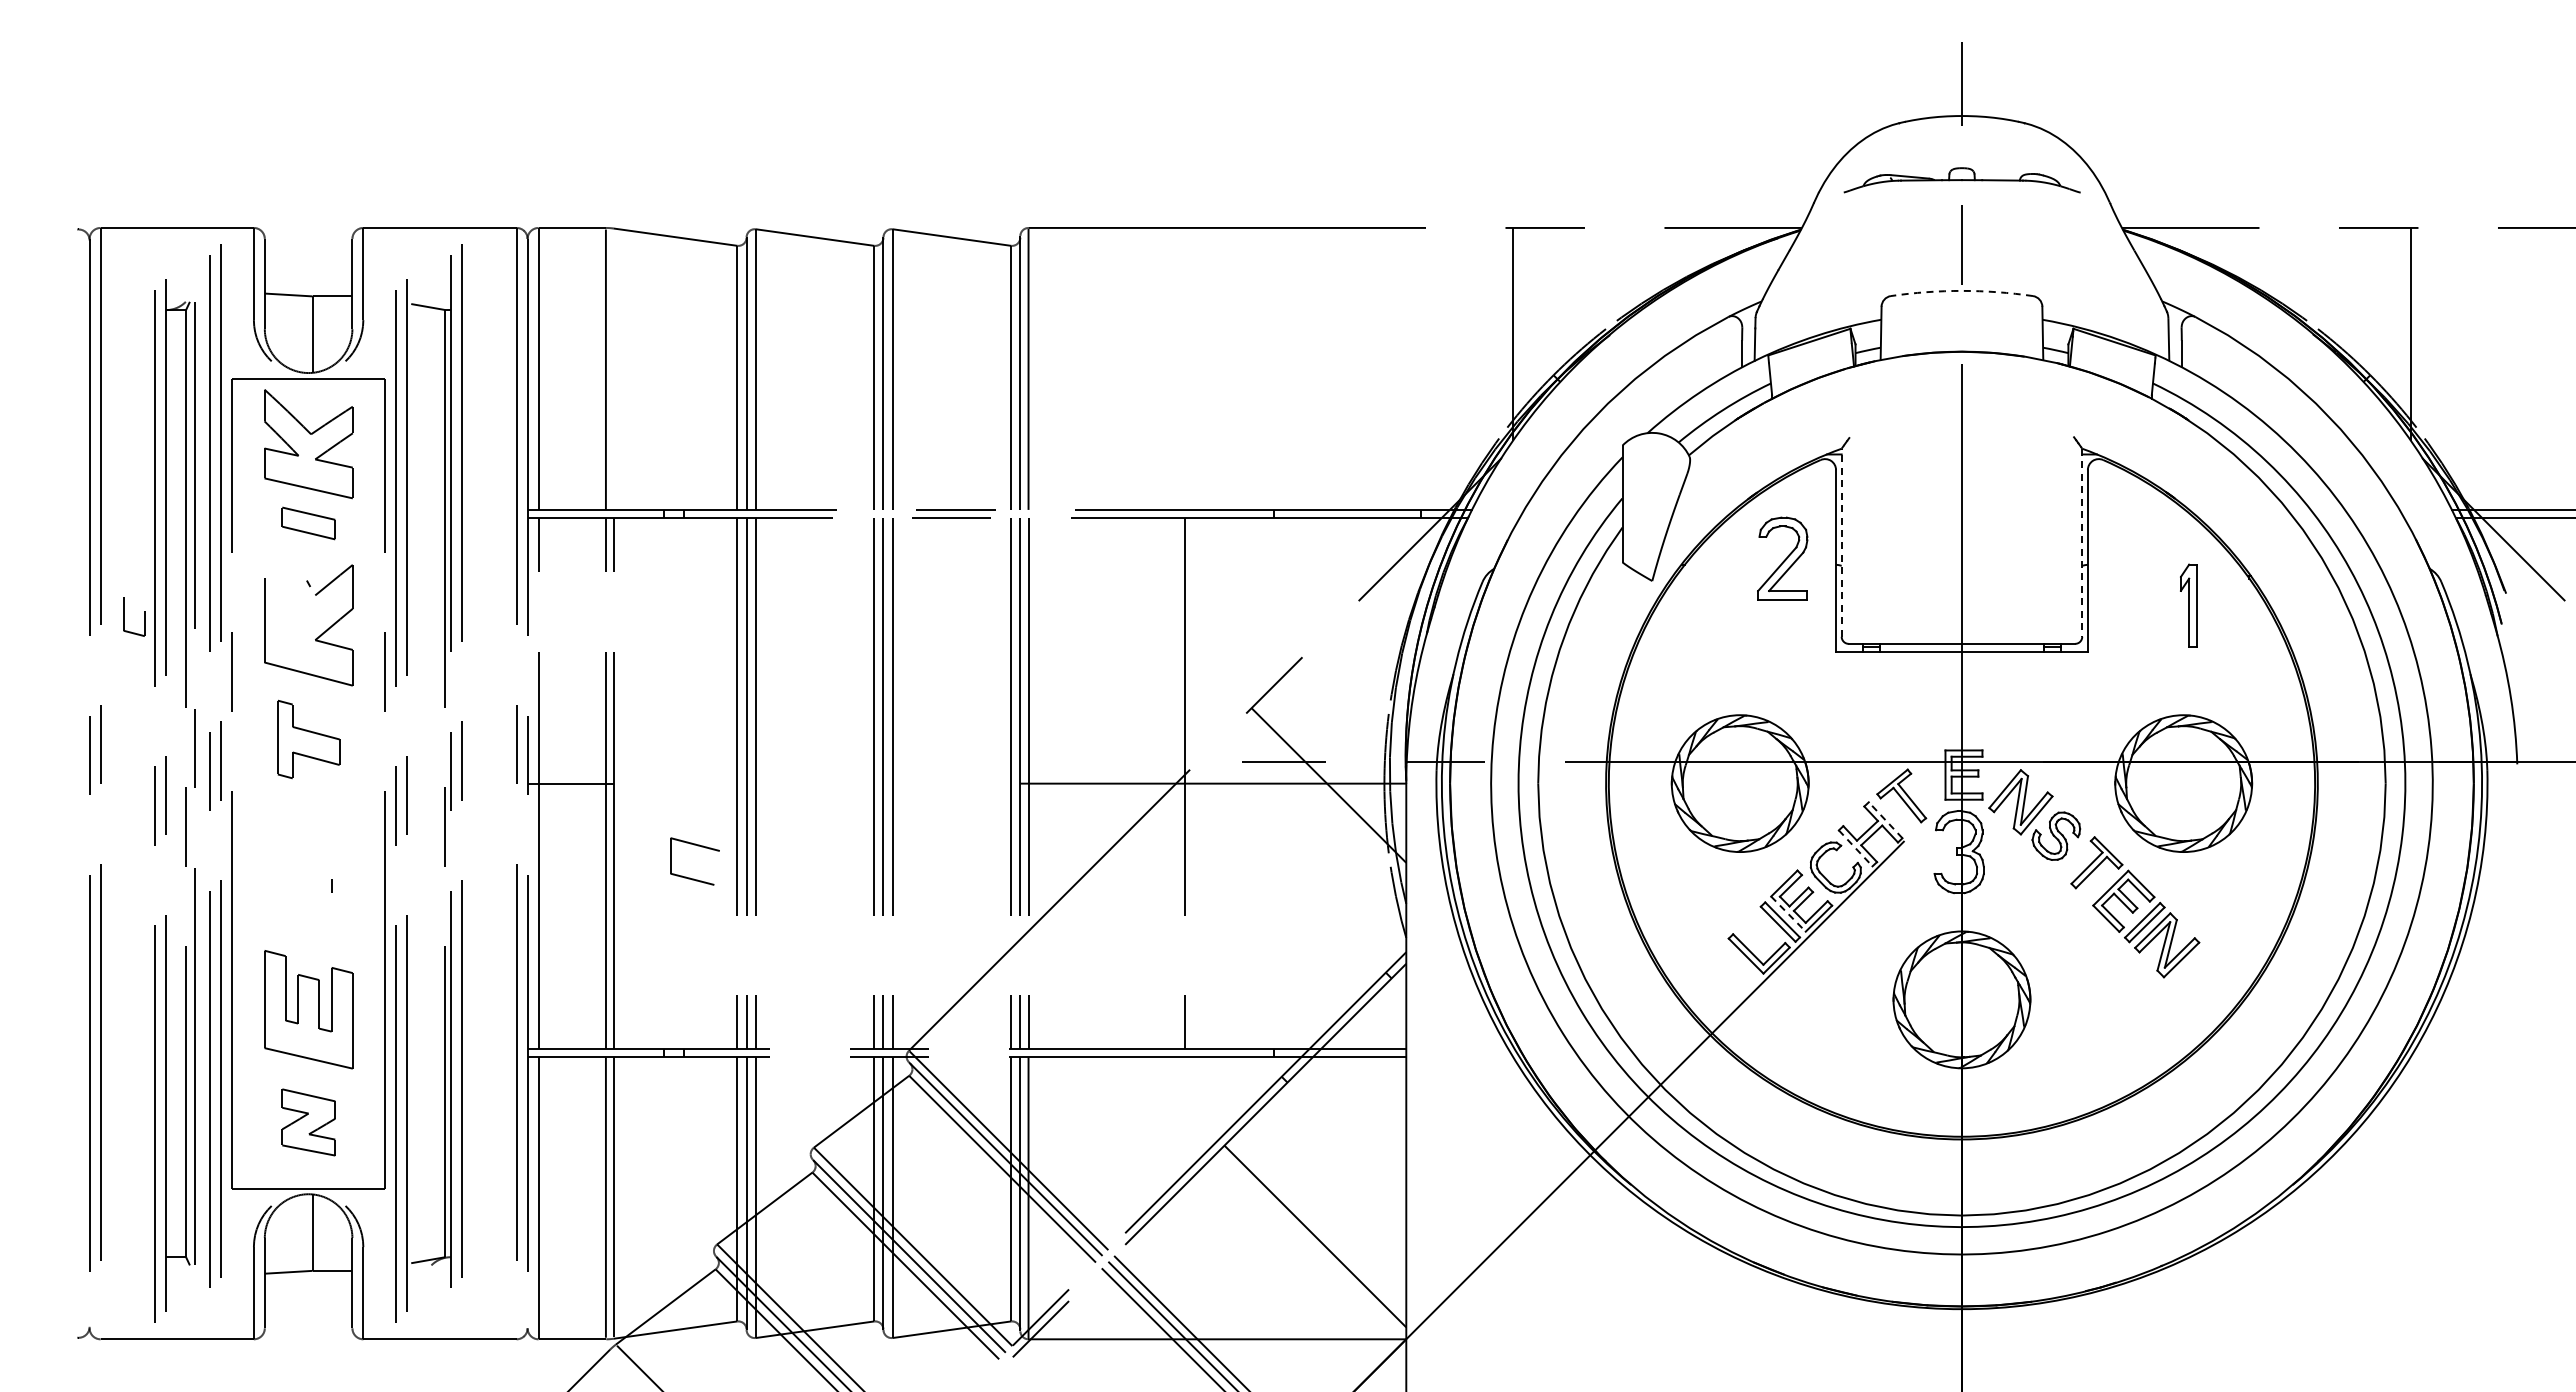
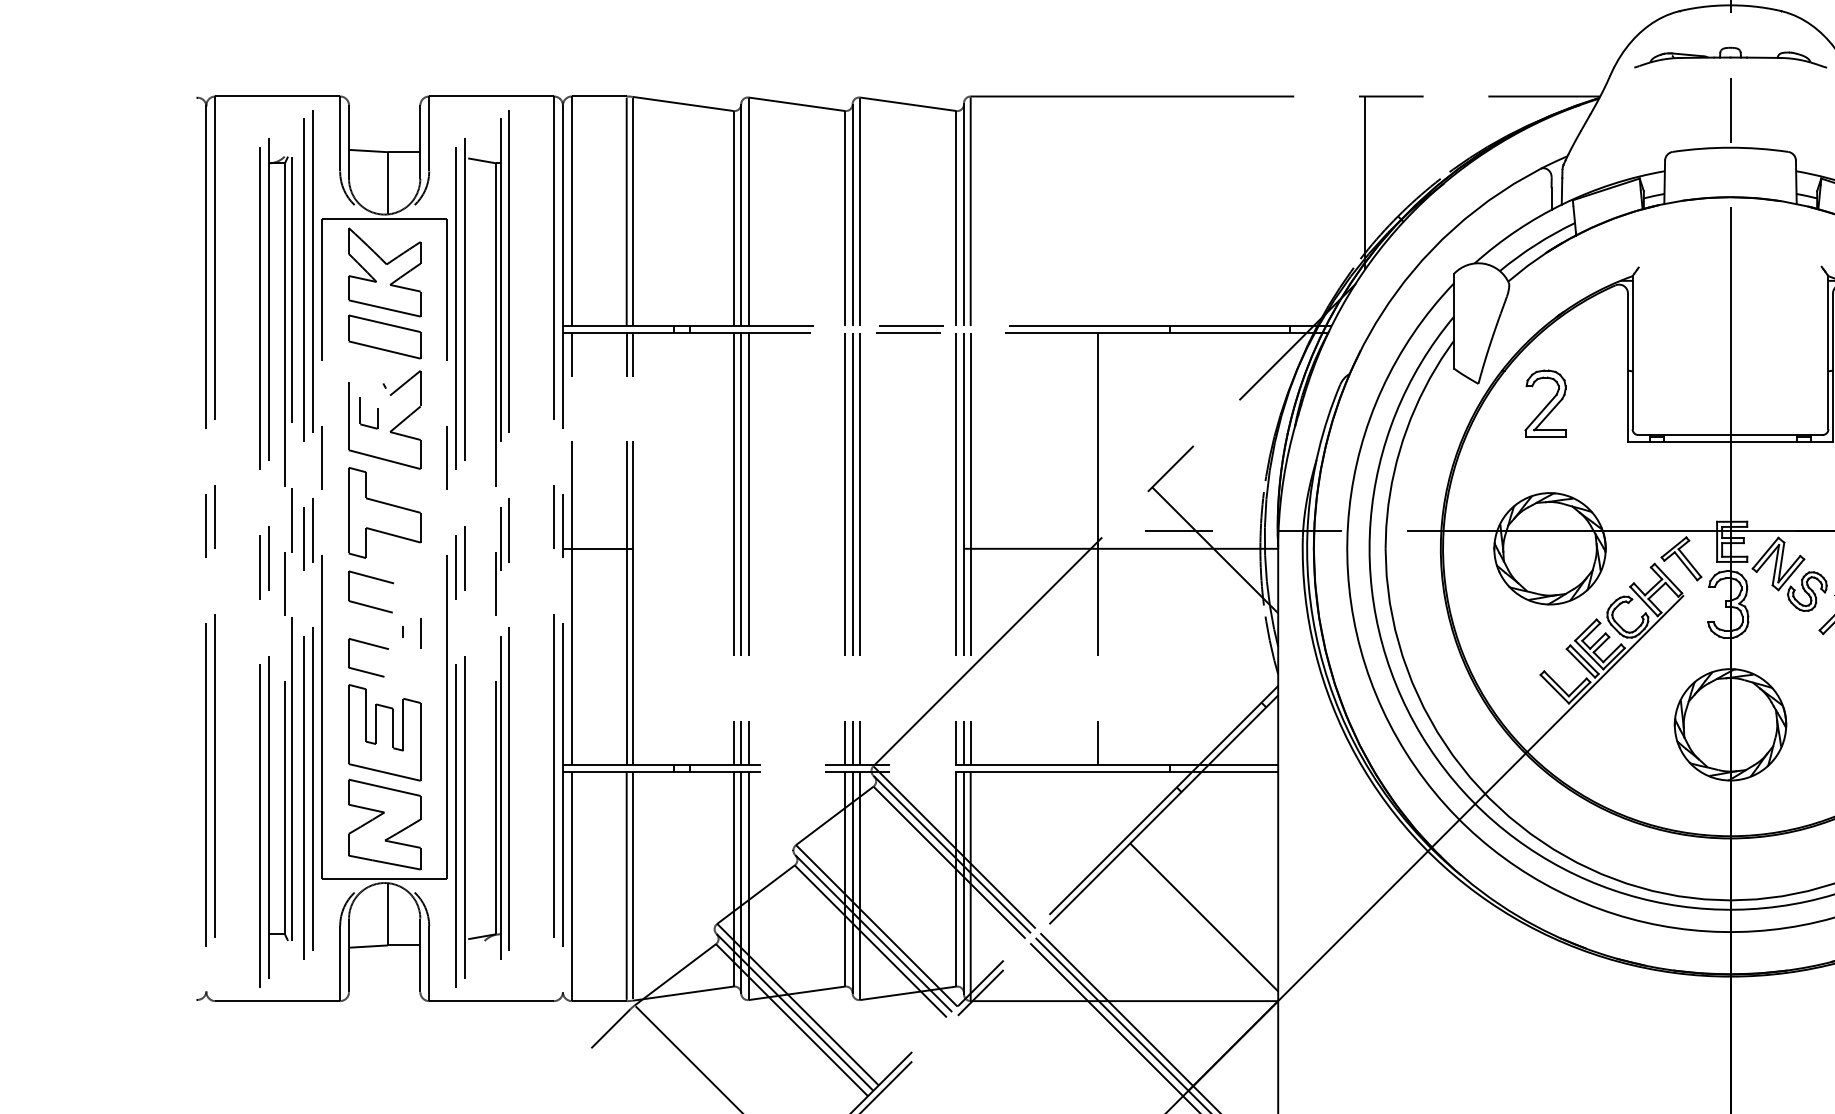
arc: (1961, 290) -> (1730, 147), dashed -> solid
line: (613, 369) -> (632, 211), added
part: (308, 523) -> (384, 337), size x1.67
line: (1841, 542) -> (1632, 352), dashed -> solid
line: (2082, 543) -> (1828, 353), dashed -> solid
part: (1782, 558) -> (1545, 403), moved
part: (124, 616) -> (360, 412), moved
part: (308, 739) -> (384, 512), size x1.43
line: (1885, 820) -> (1668, 578), dashed -> solid
part: (297, 821) -> (375, 579), added
part: (697, 846) -> (370, 645), moved
line: (1855, 848) -> (1643, 601), dashed -> solid
line: (352, 887) -> (420, 633), added
line: (1788, 914) -> (1589, 655), dashed -> solid
part: (308, 1122) -> (384, 824), size x1.67

